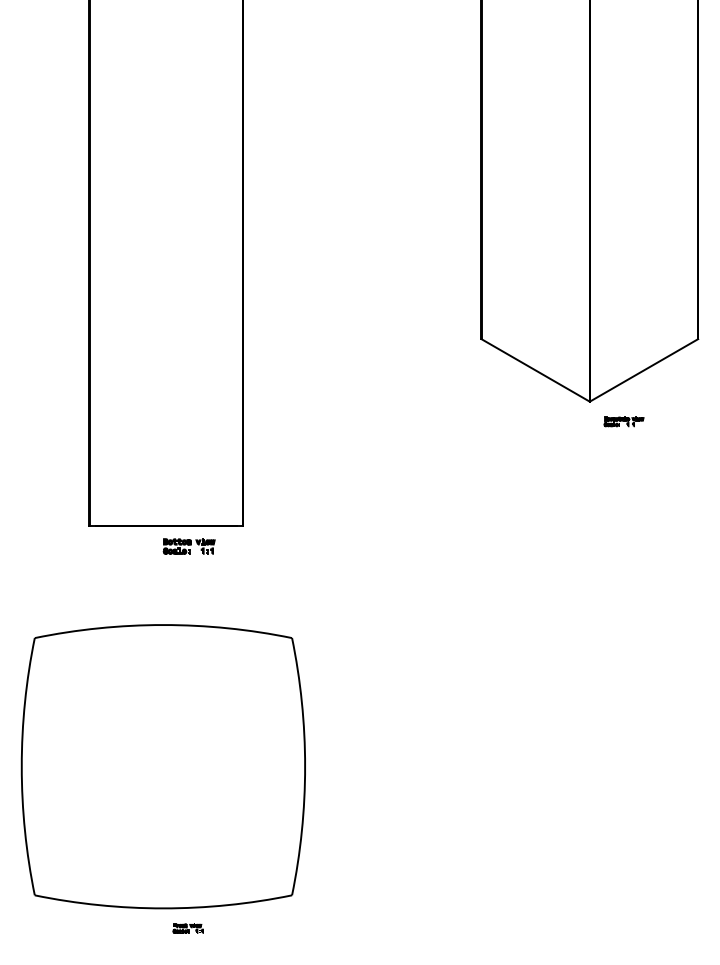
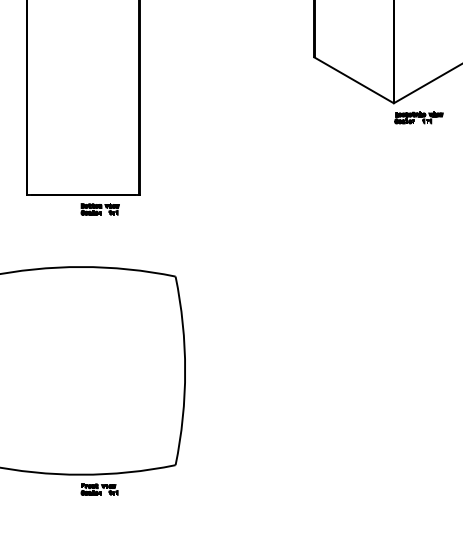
part: (623, 421) -> (418, 117), size x1.67
part: (187, 928) -> (98, 489), size x1.67

